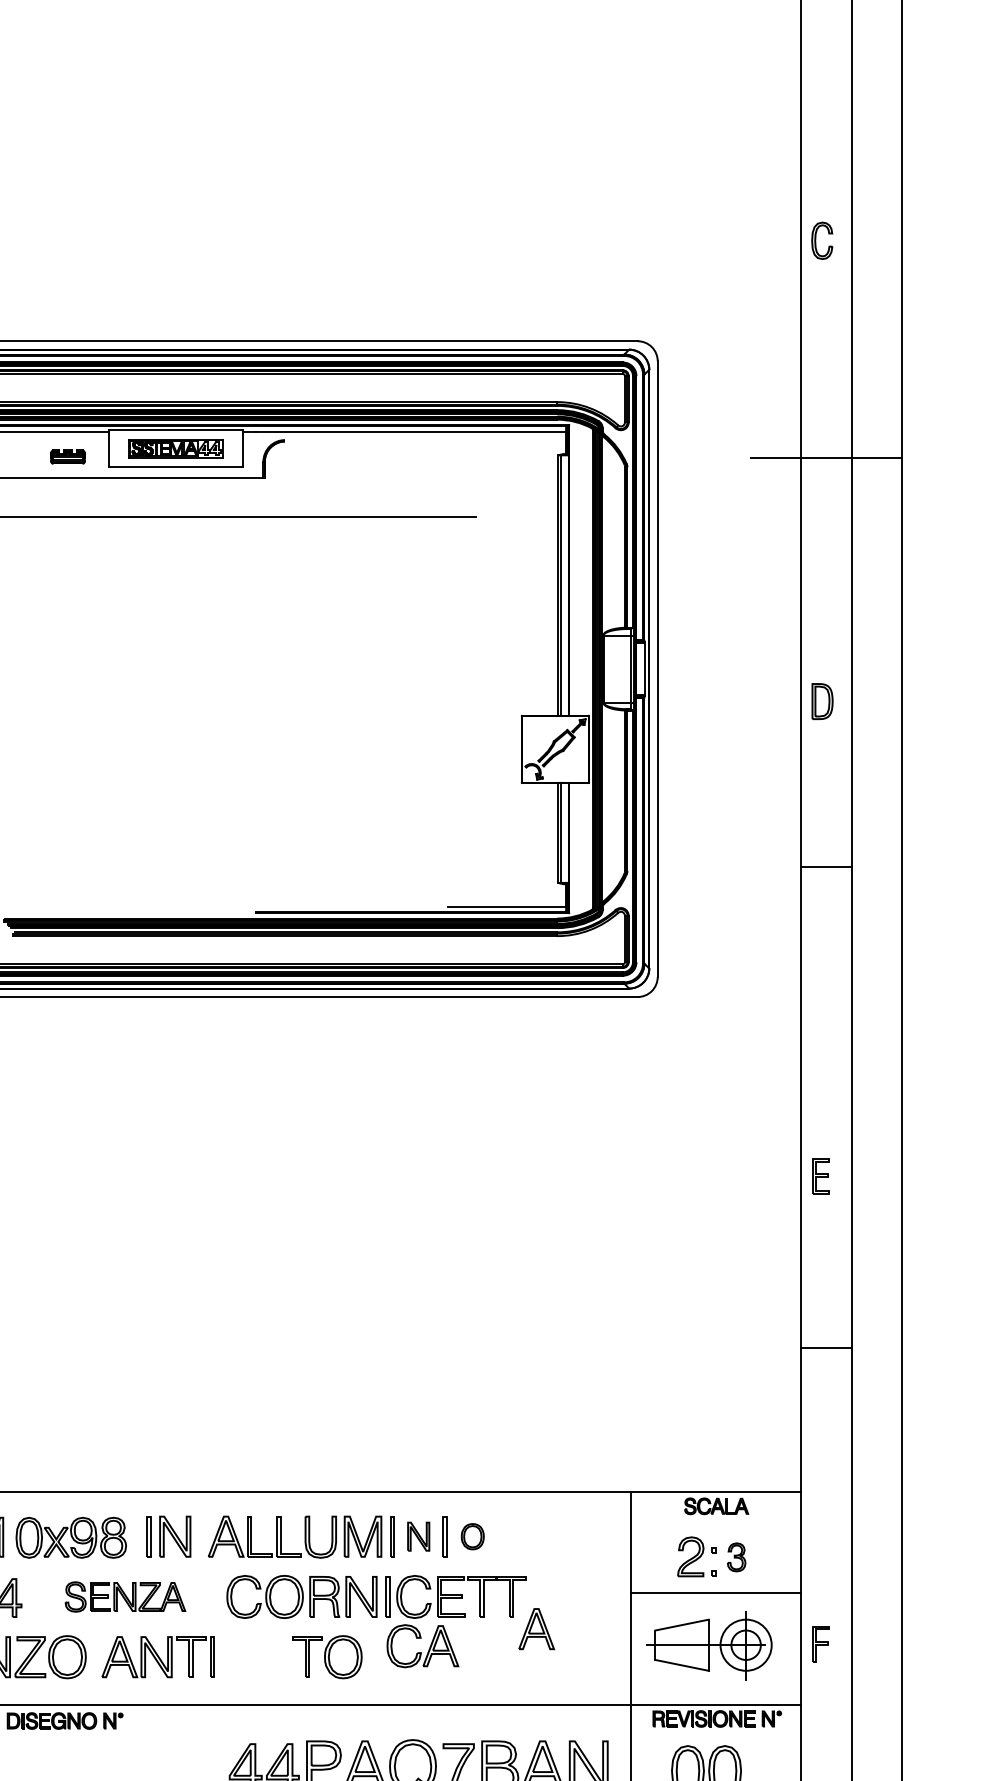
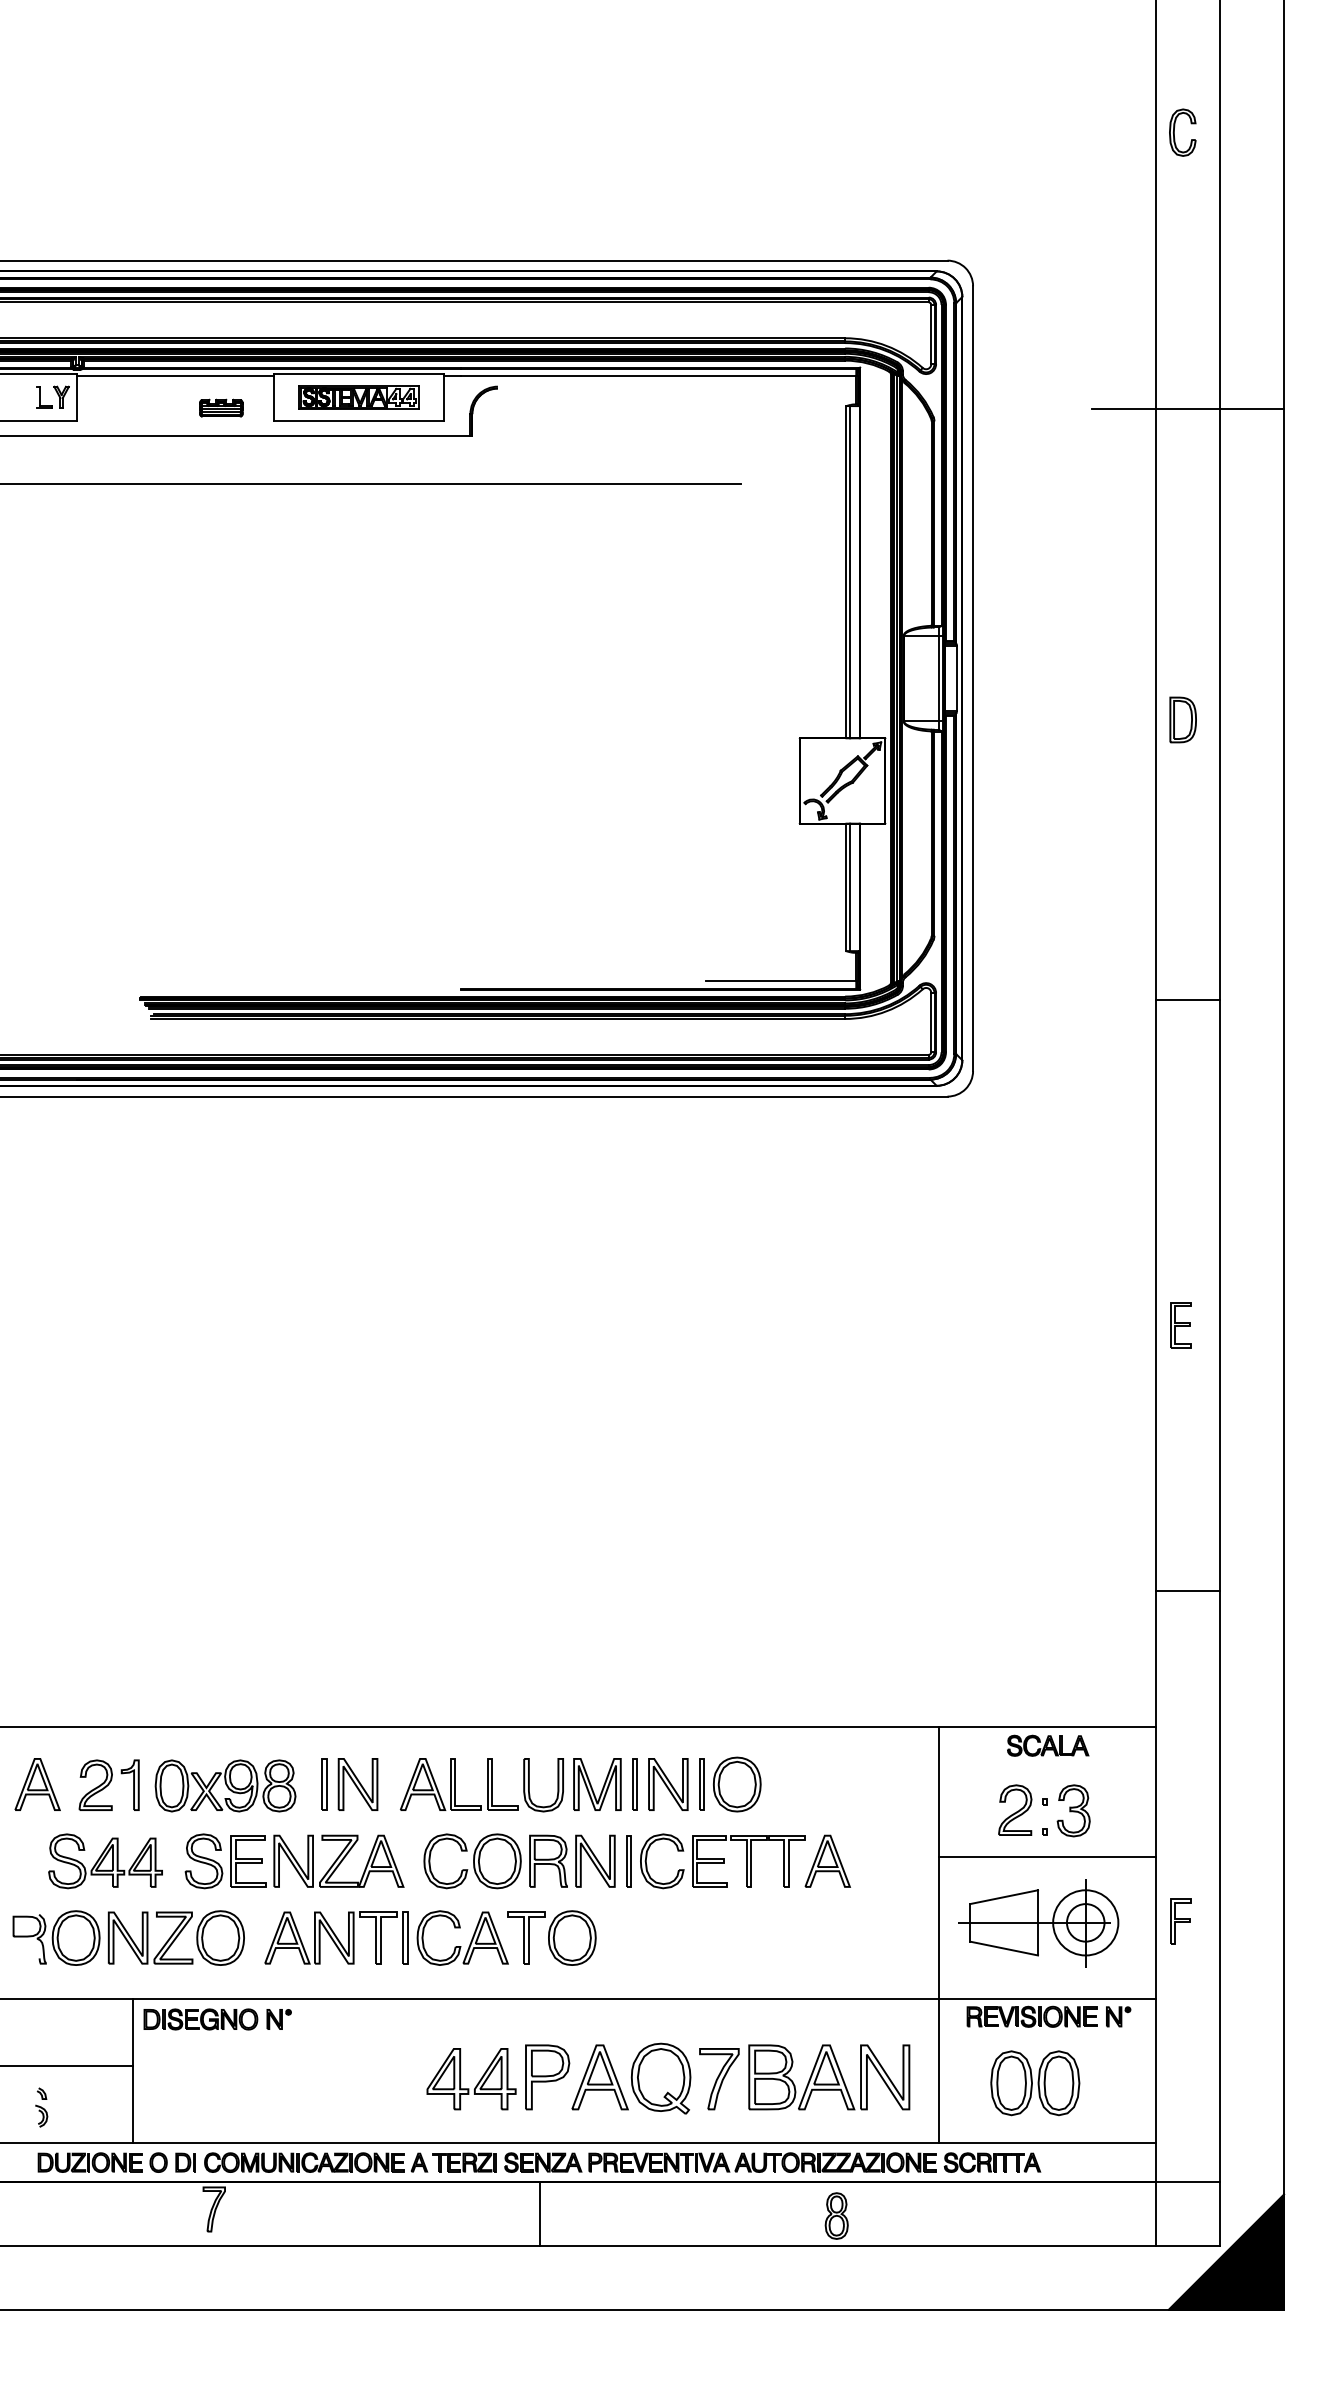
line: (826, 867) -> (1188, 1000), moved
line: (826, 1347) -> (1188, 1590), moved
part: (418, 1536) -> (668, 1784), size x1.43
part: (472, 1536) -> (737, 1784), size x1.67
part: (736, 1557) -> (1073, 1810), size x1.43
part: (125, 1597) -> (294, 1861), size x1.43
part: (536, 1628) -> (827, 1860), moved
part: (428, 1648) -> (470, 1941), moved

